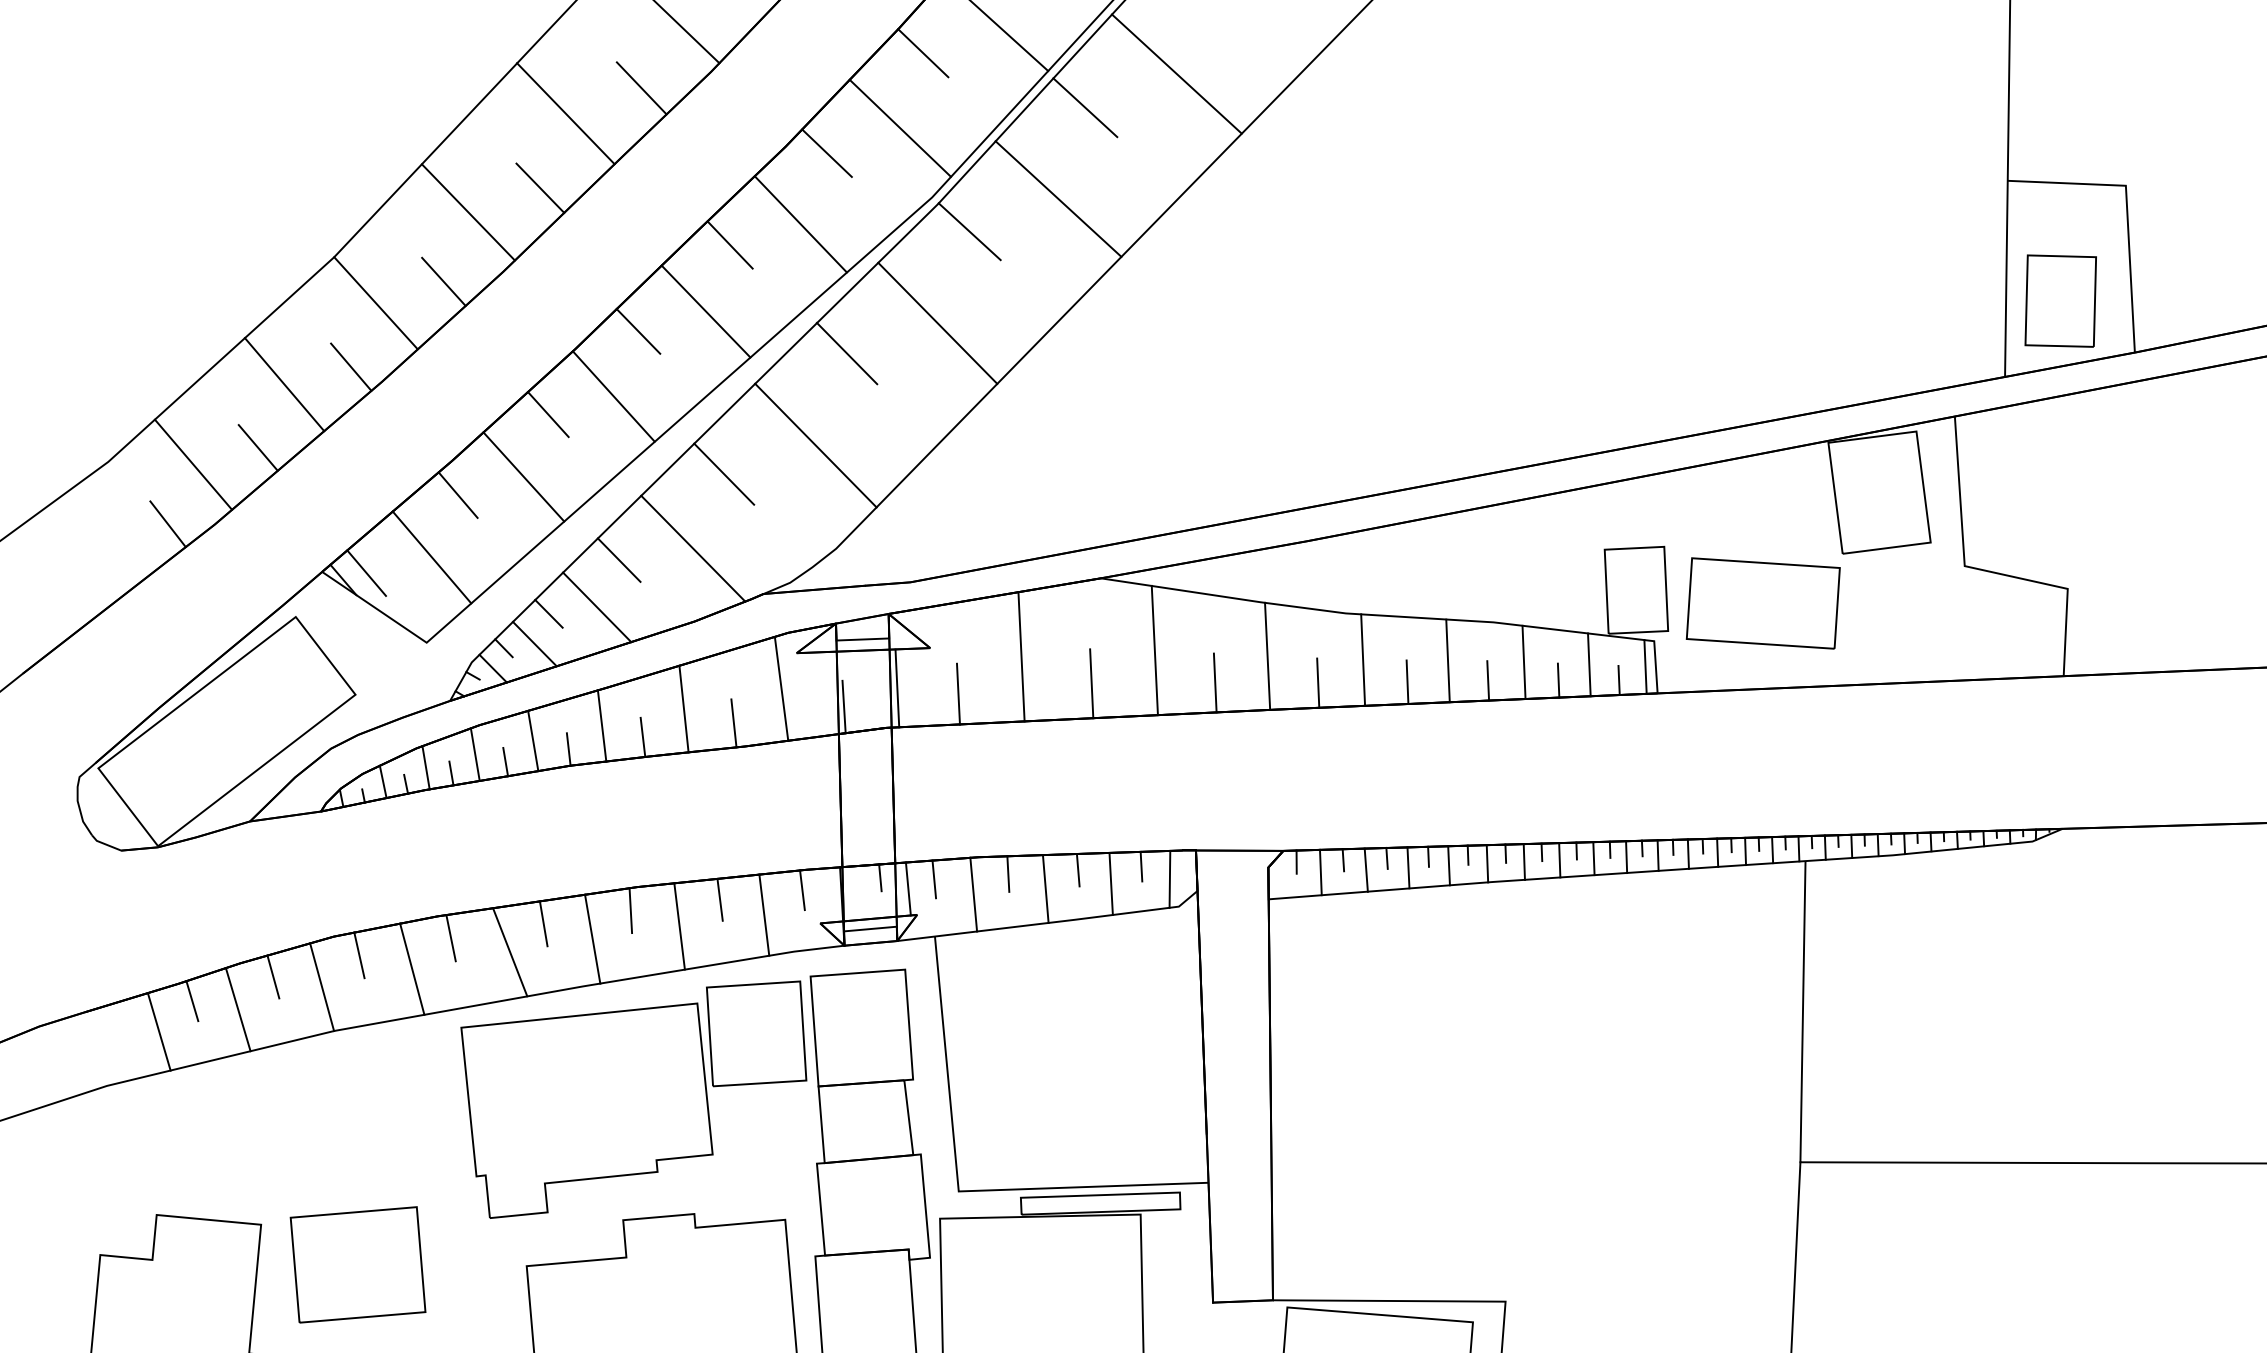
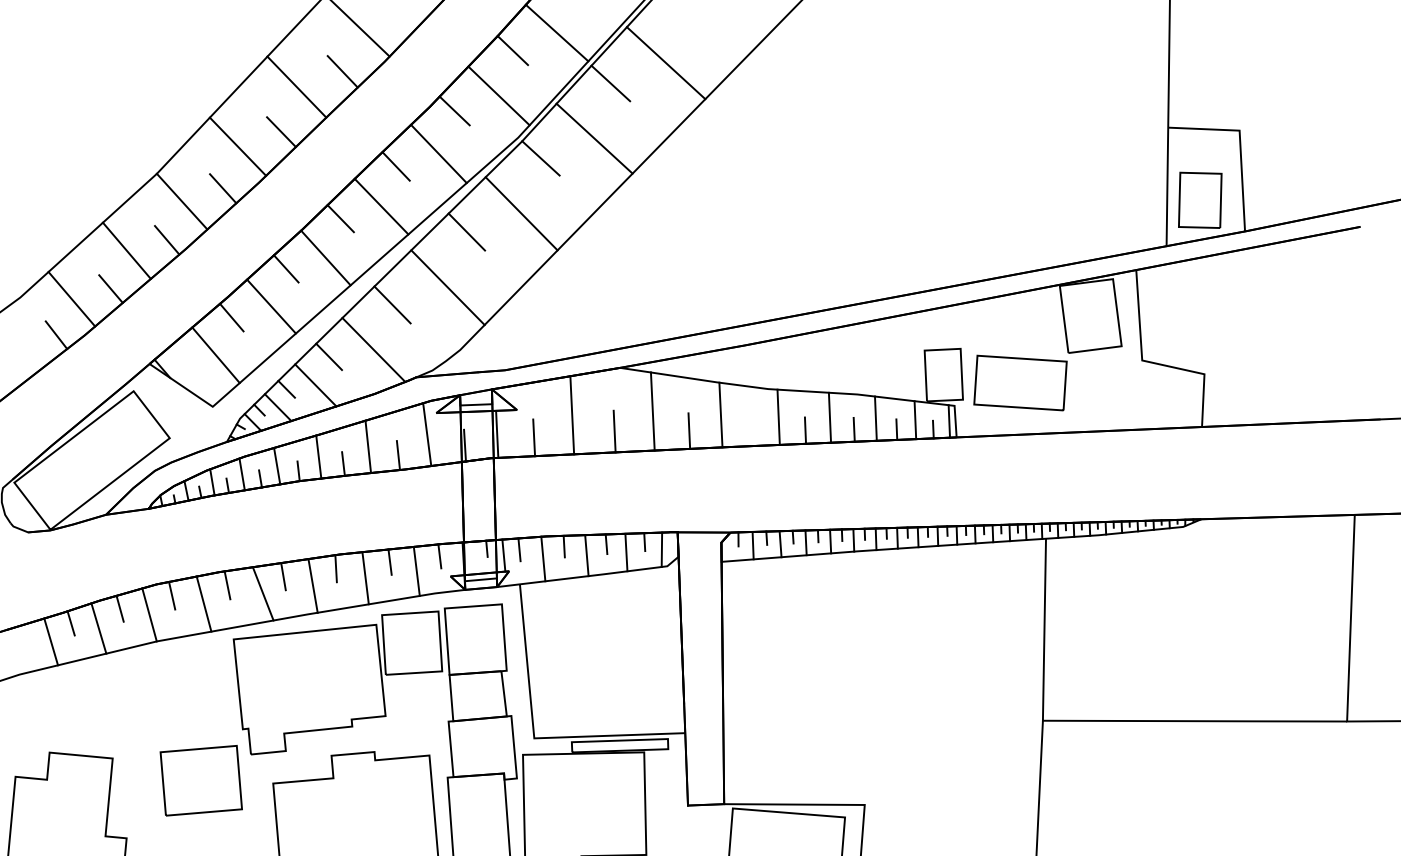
line: (366, 572) -> (176, 364), removed
line: (1318, 683) -> (751, 431), removed
part: (356, 1264) -> (200, 780), moved

